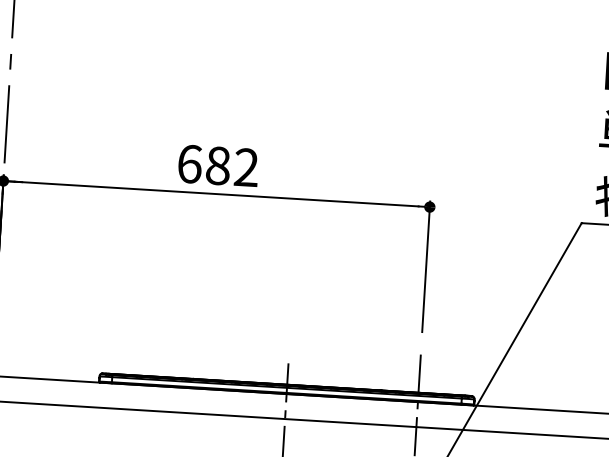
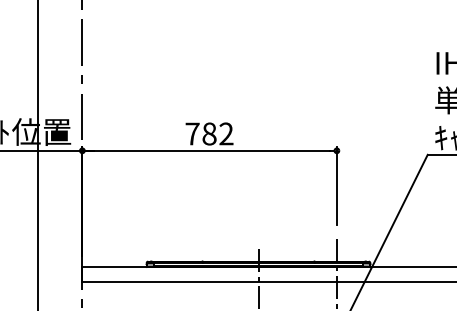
text: (189, 163) -> (192, 133), 682 -> 782

